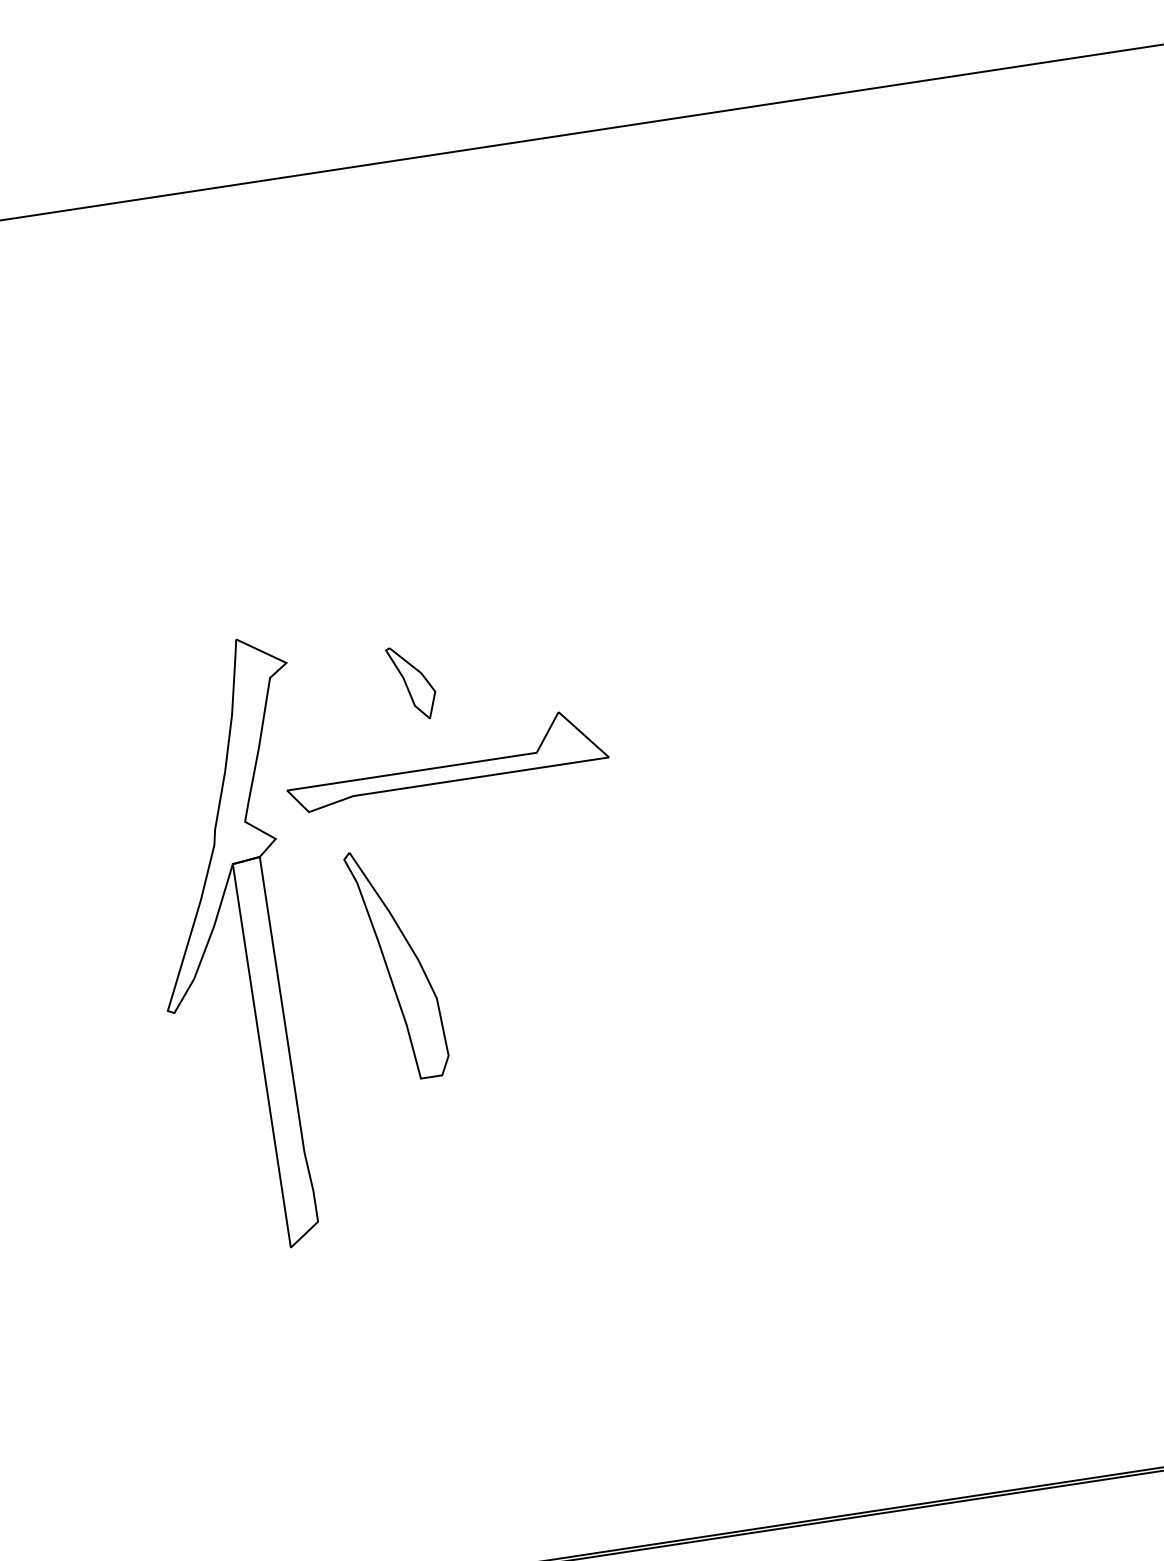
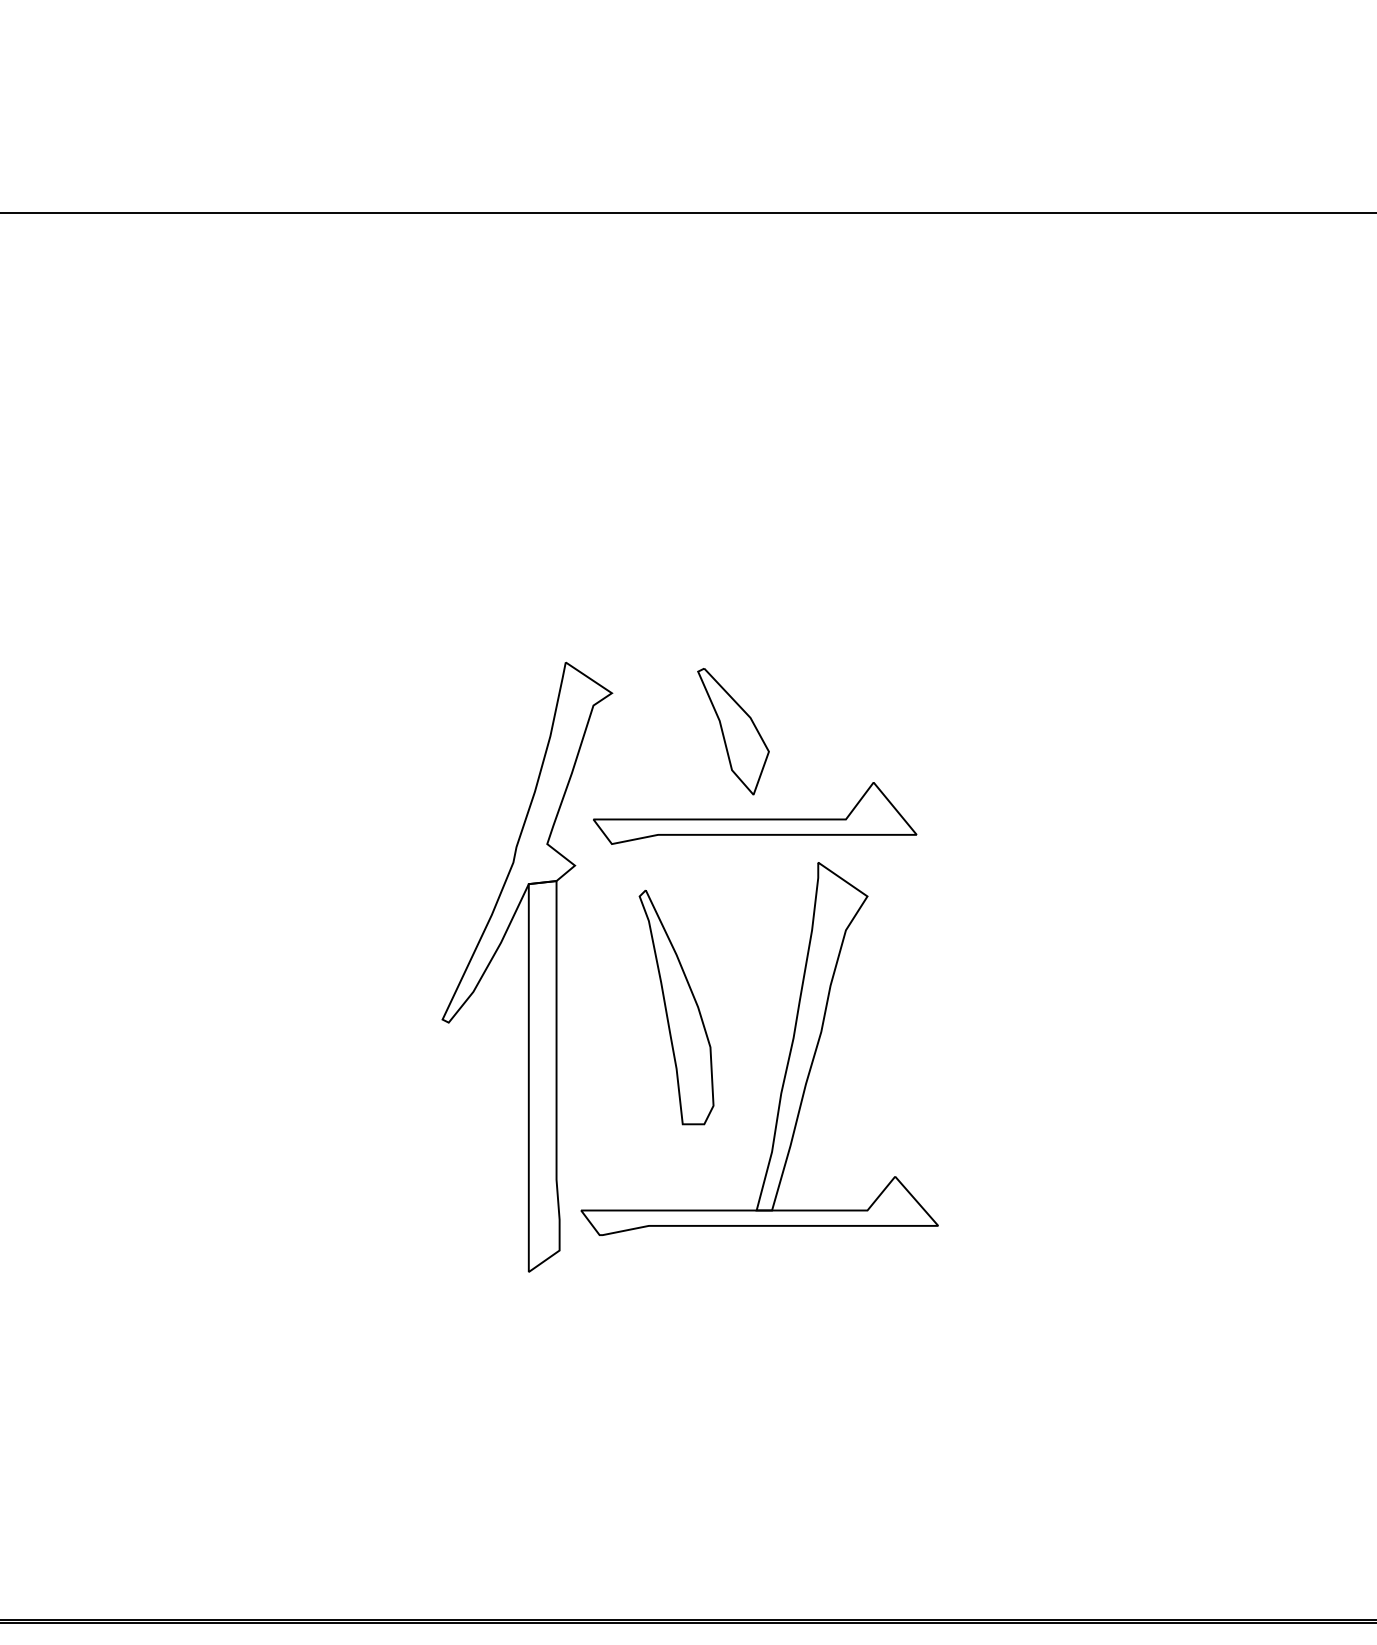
part: (412, 682) -> (733, 731), size x1.67
part: (515, 994) -> (788, 1055), added

